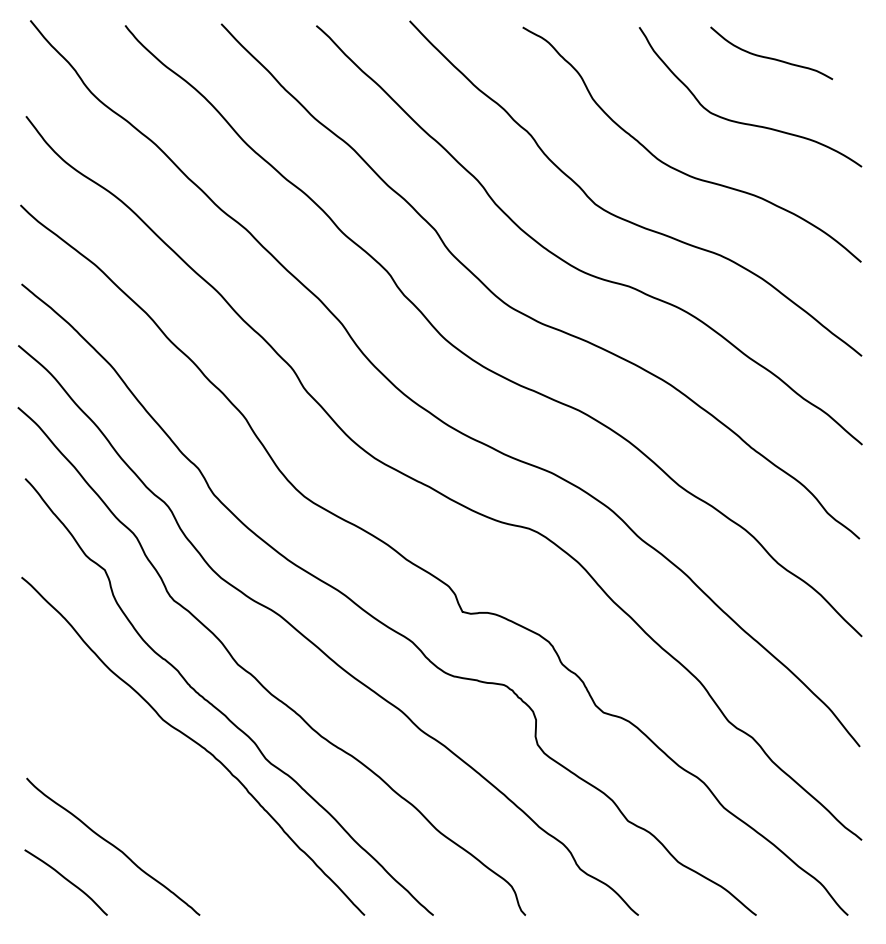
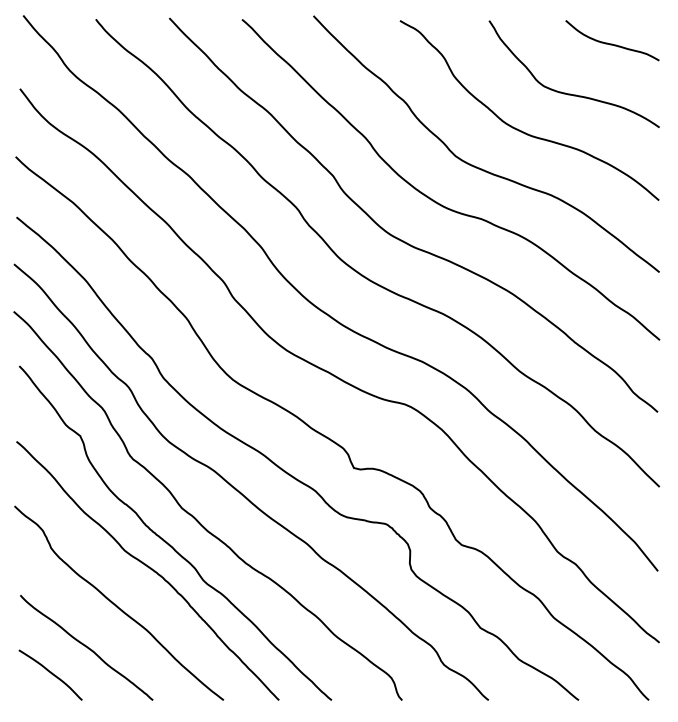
curve: (771, 57) -> (612, 43), moved
curve: (152, 790) -> (116, 604), added

